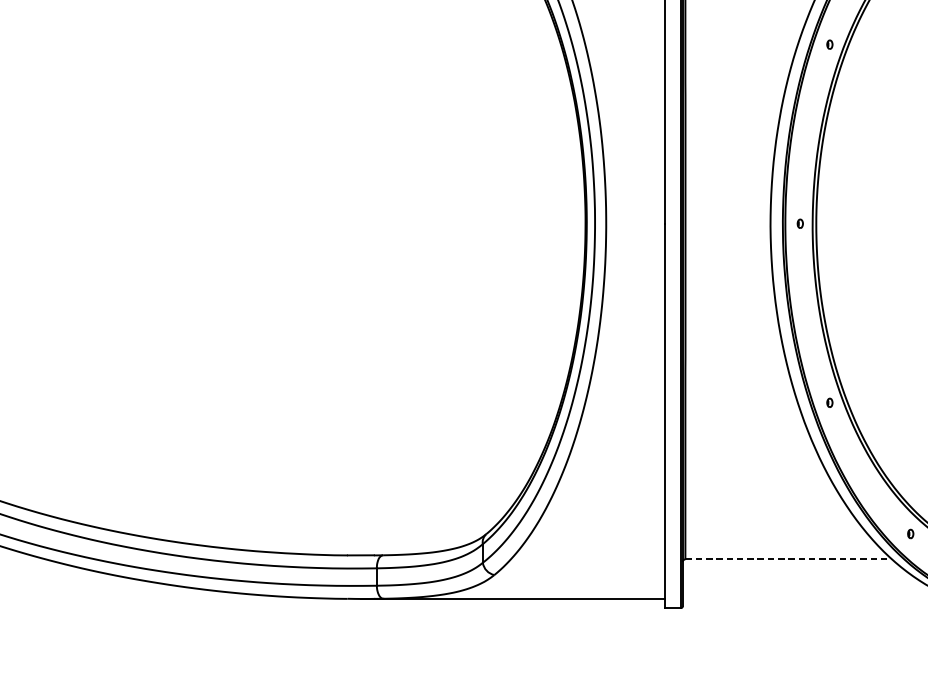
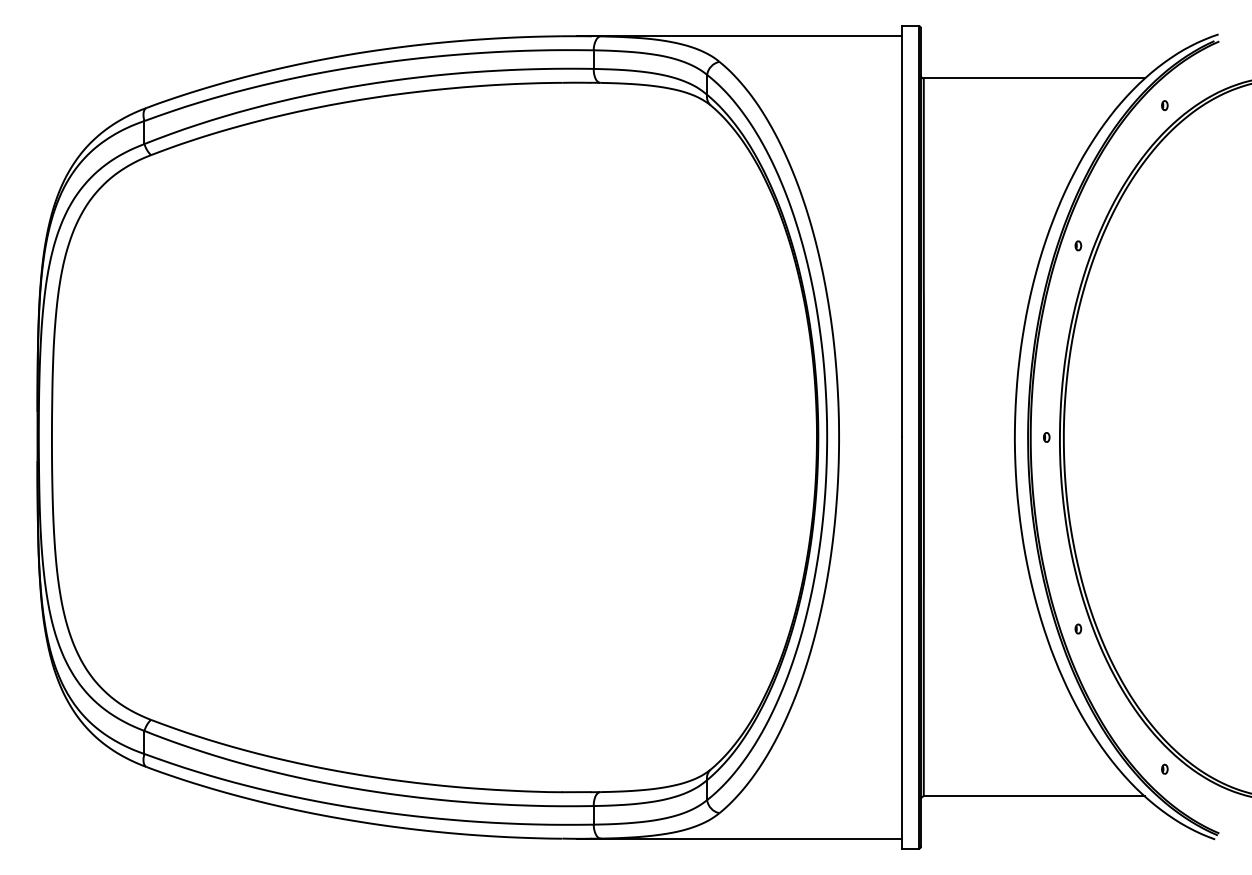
line: (788, 559) -> (1034, 796), dashed -> solid

